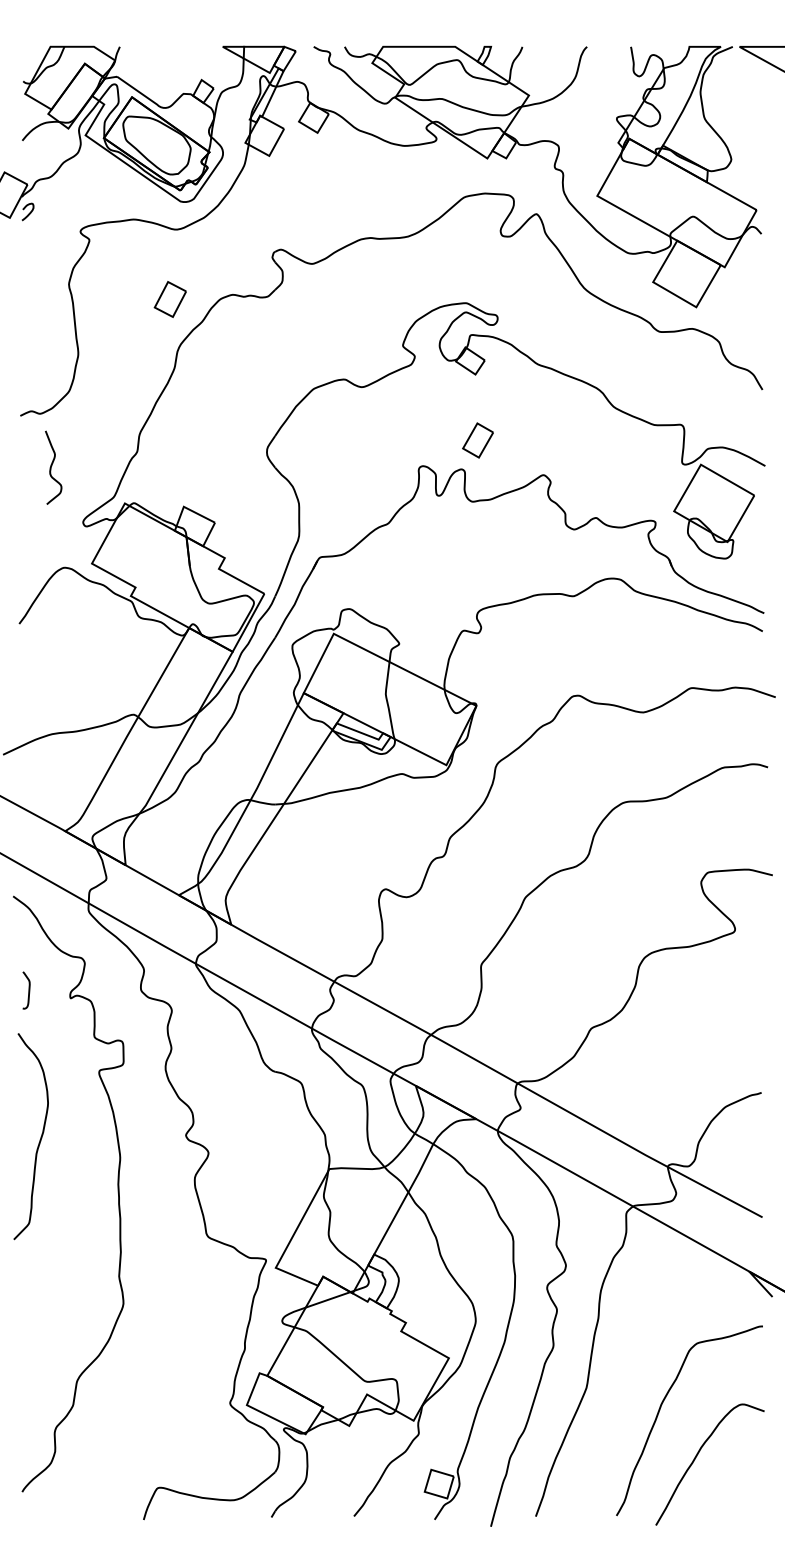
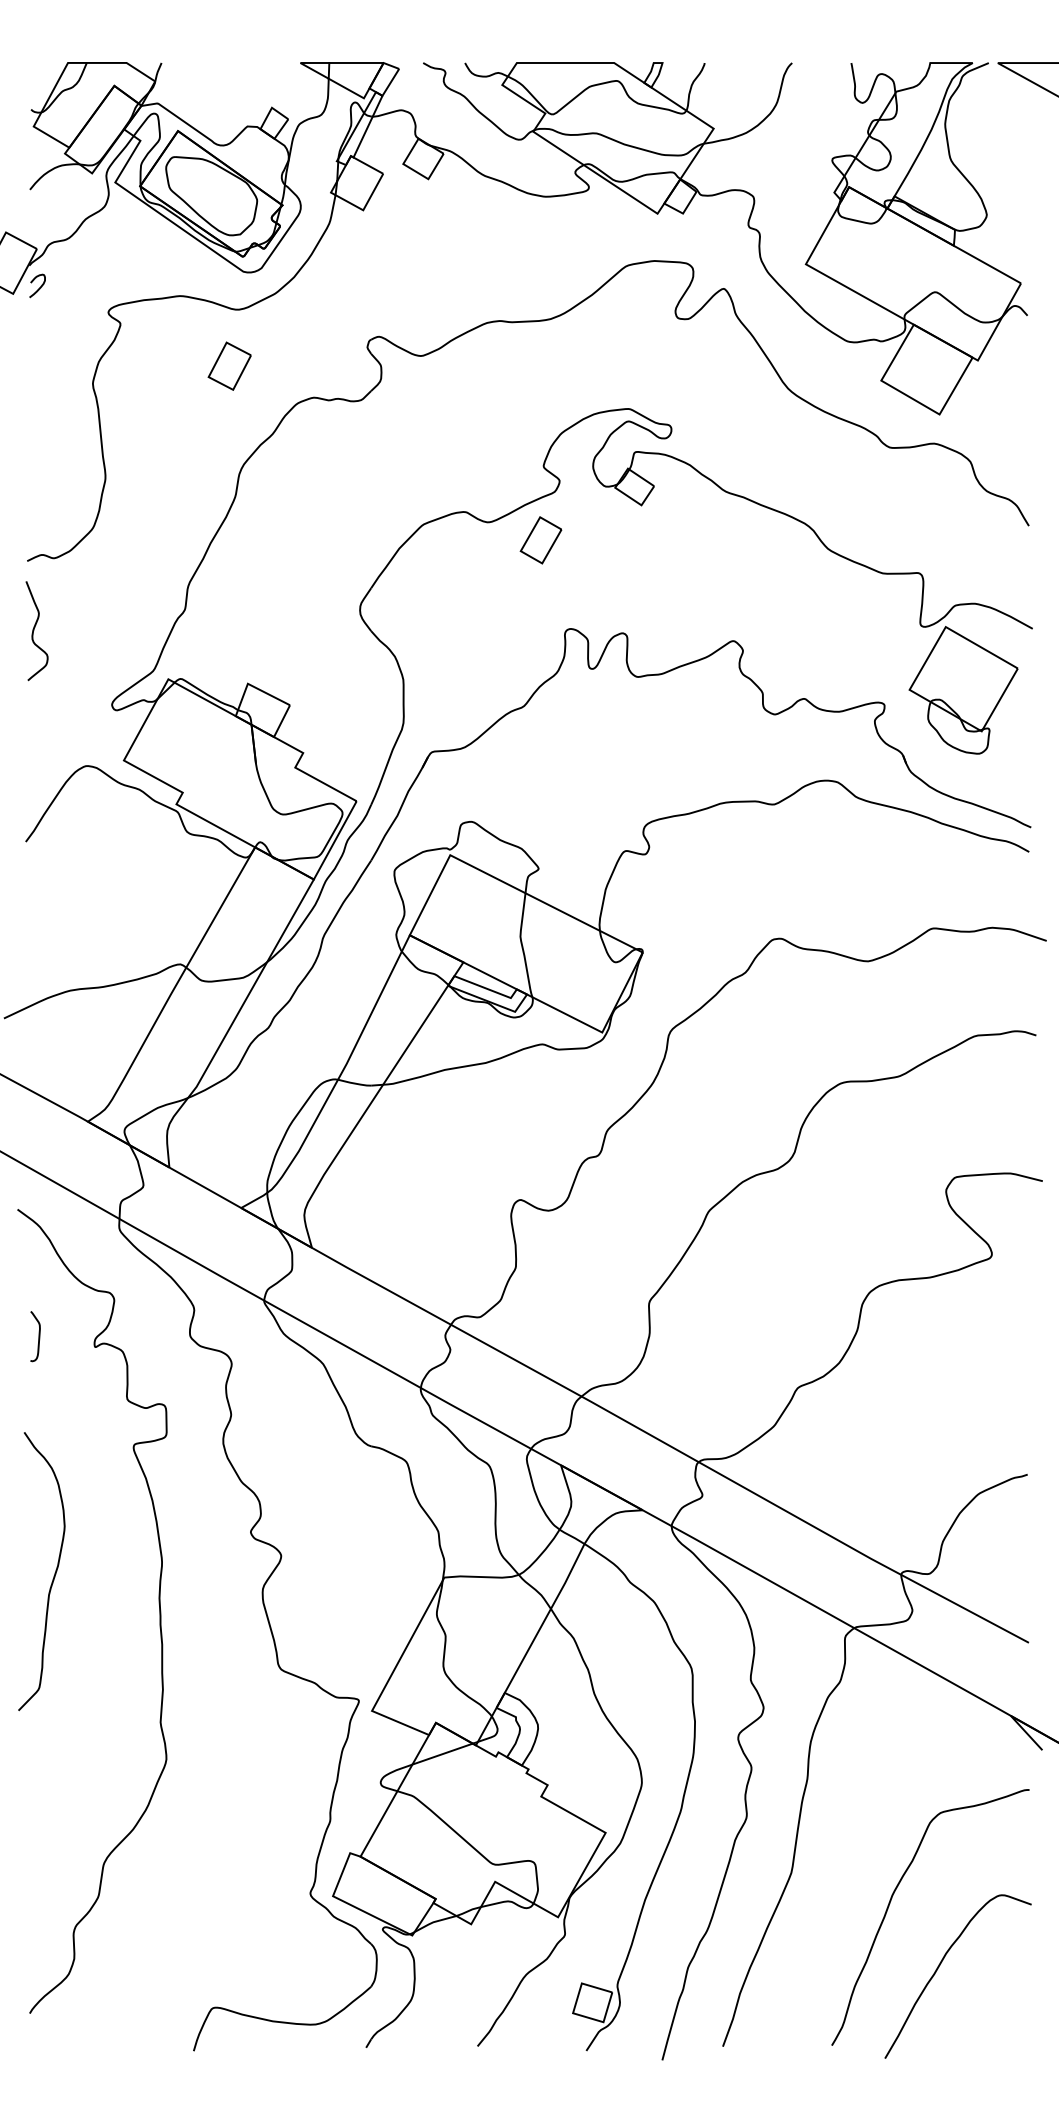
part: (169, 299) -> (228, 366), moved
part: (477, 440) -> (540, 540), moved
curve: (51, 467) -> (34, 630), moved
curve: (39, 1139) -> (53, 1575), moved

